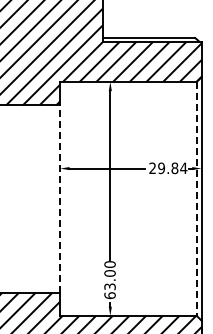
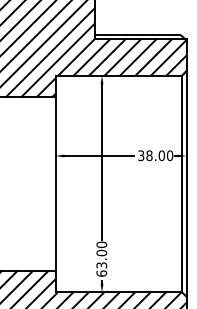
text: (168, 168) -> (155, 155), 29.84 -> 38.00
line: (60, 198) -> (55, 183), dashed -> solid
line: (196, 199) -> (181, 184), dashed -> solid

